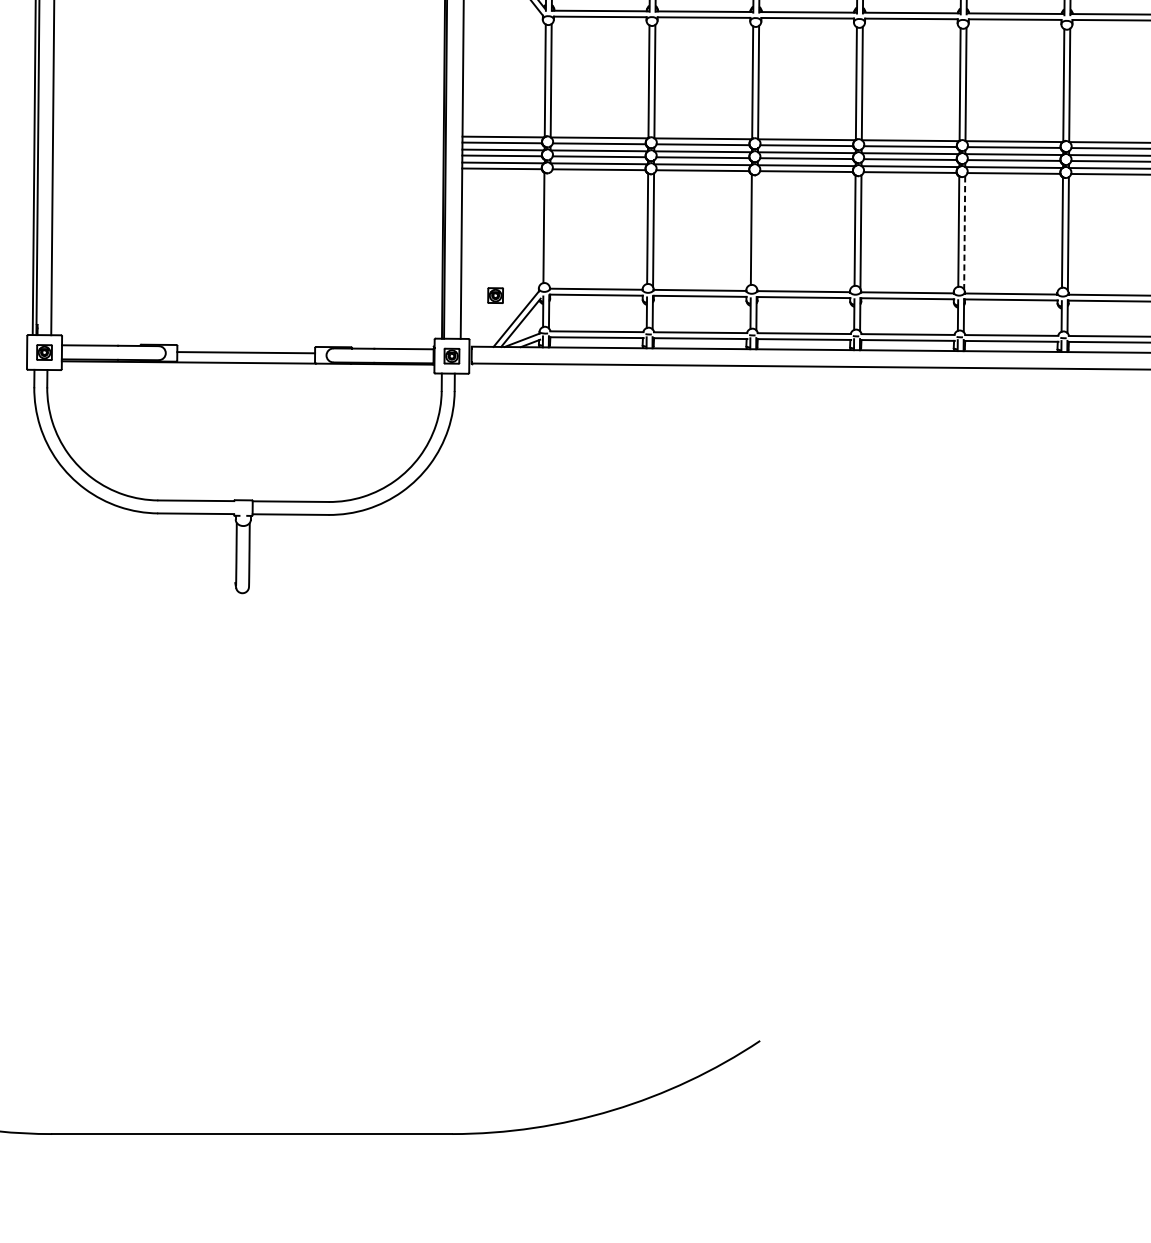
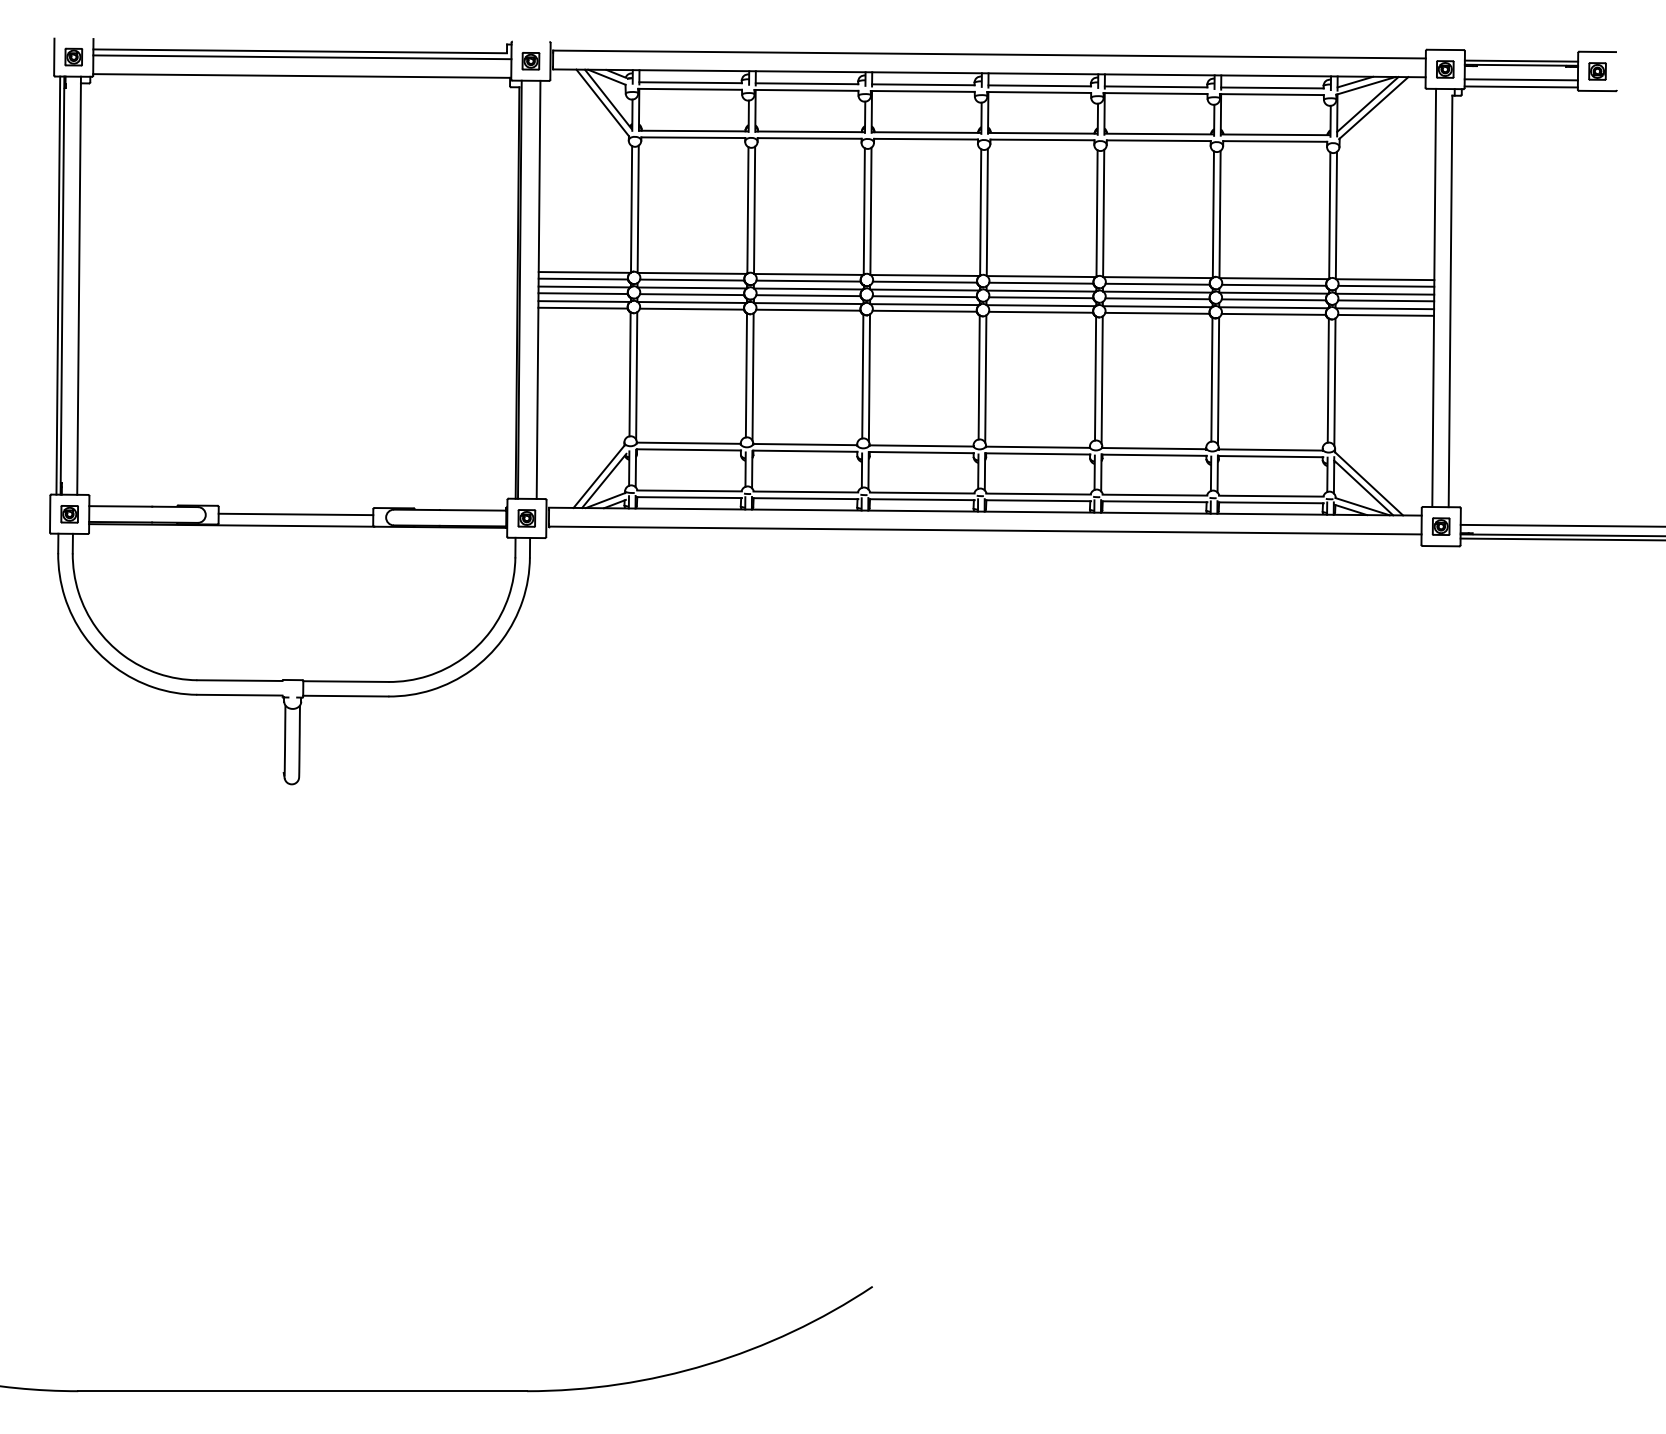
line: (549, 228) -> (636, 375), added
line: (757, 230) -> (869, 377), added
line: (964, 233) -> (1102, 380), dashed -> solid
part: (495, 295) -> (575, 450), removed

